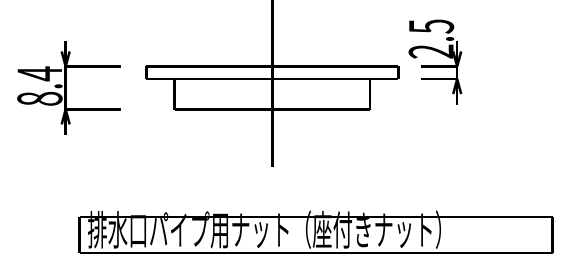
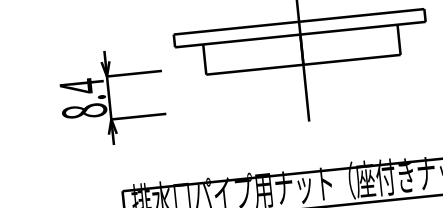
text: (68, 87) -> (111, 97), moved

